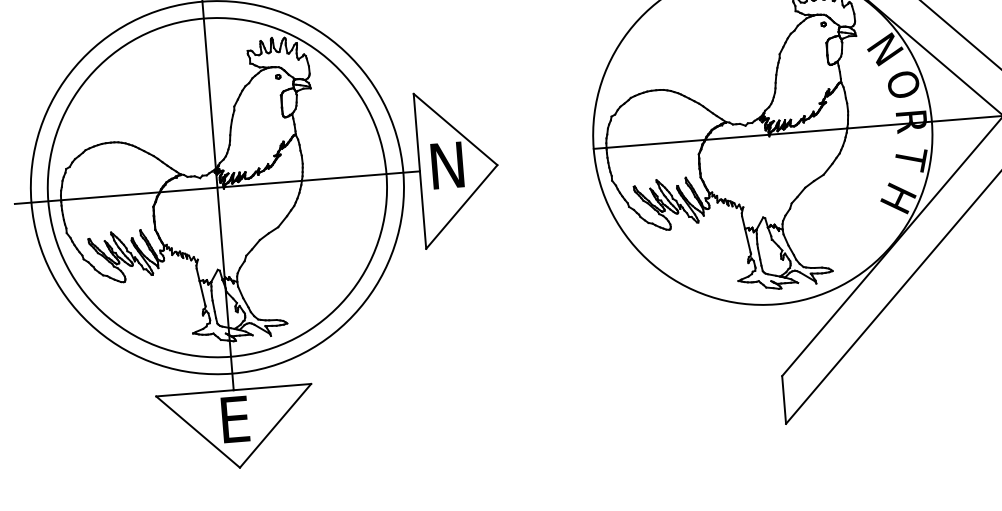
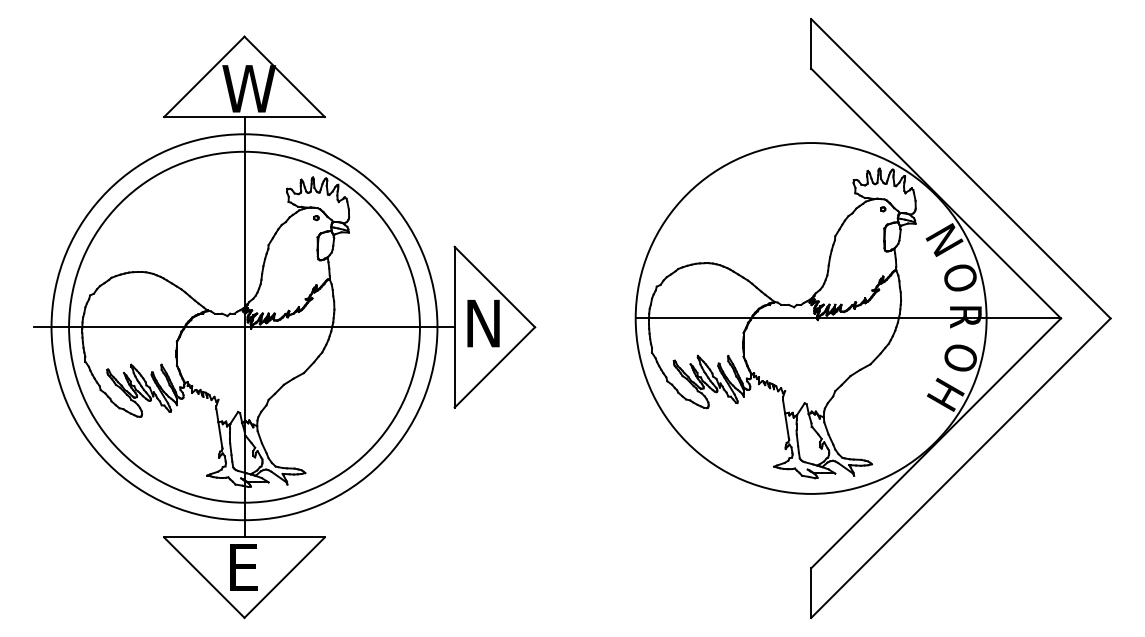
text: (910, 161) -> (961, 357), T -> O

